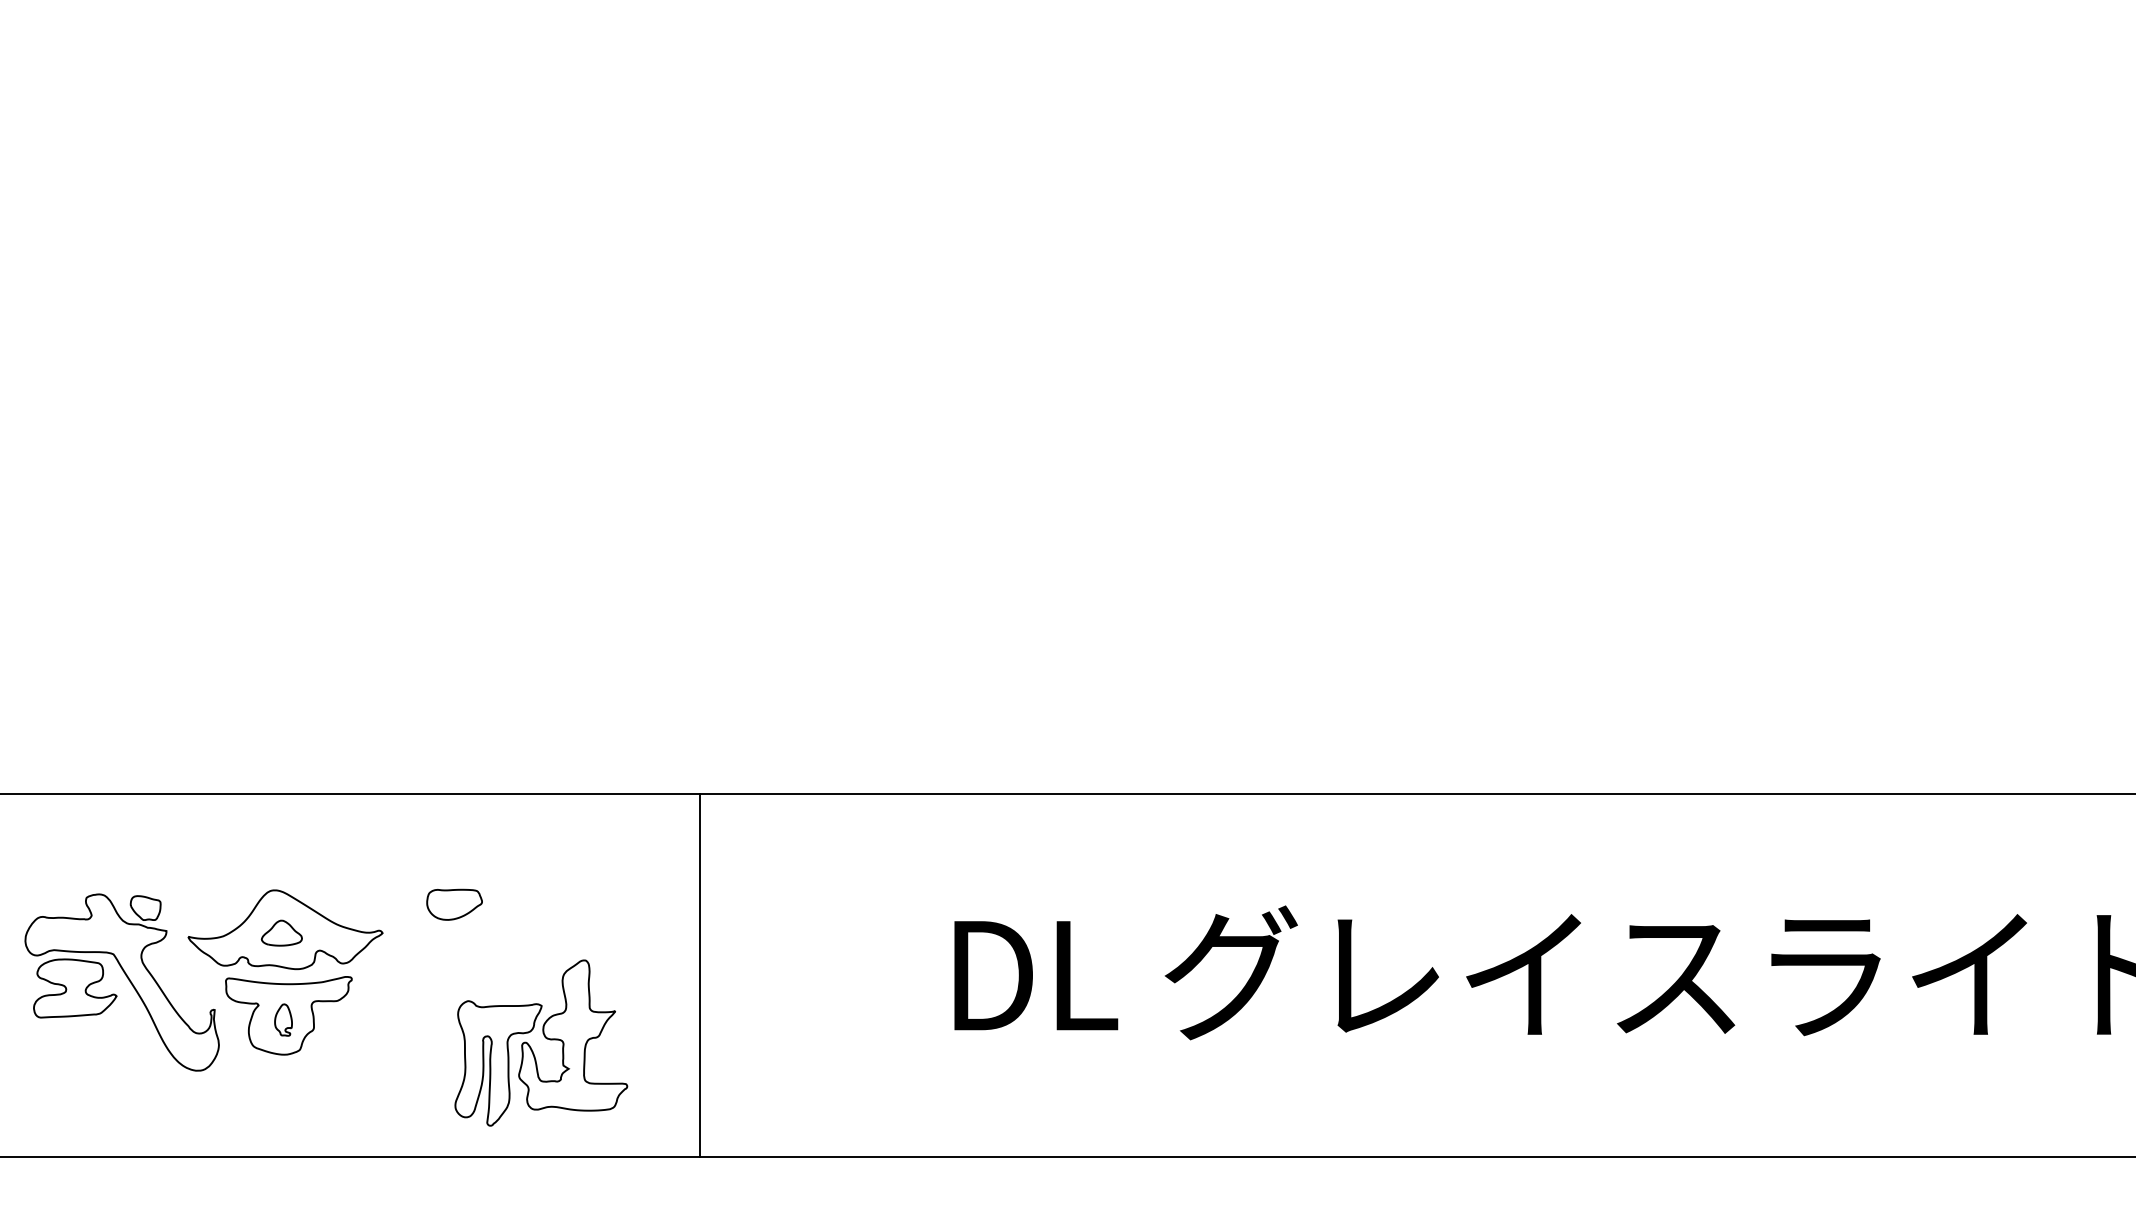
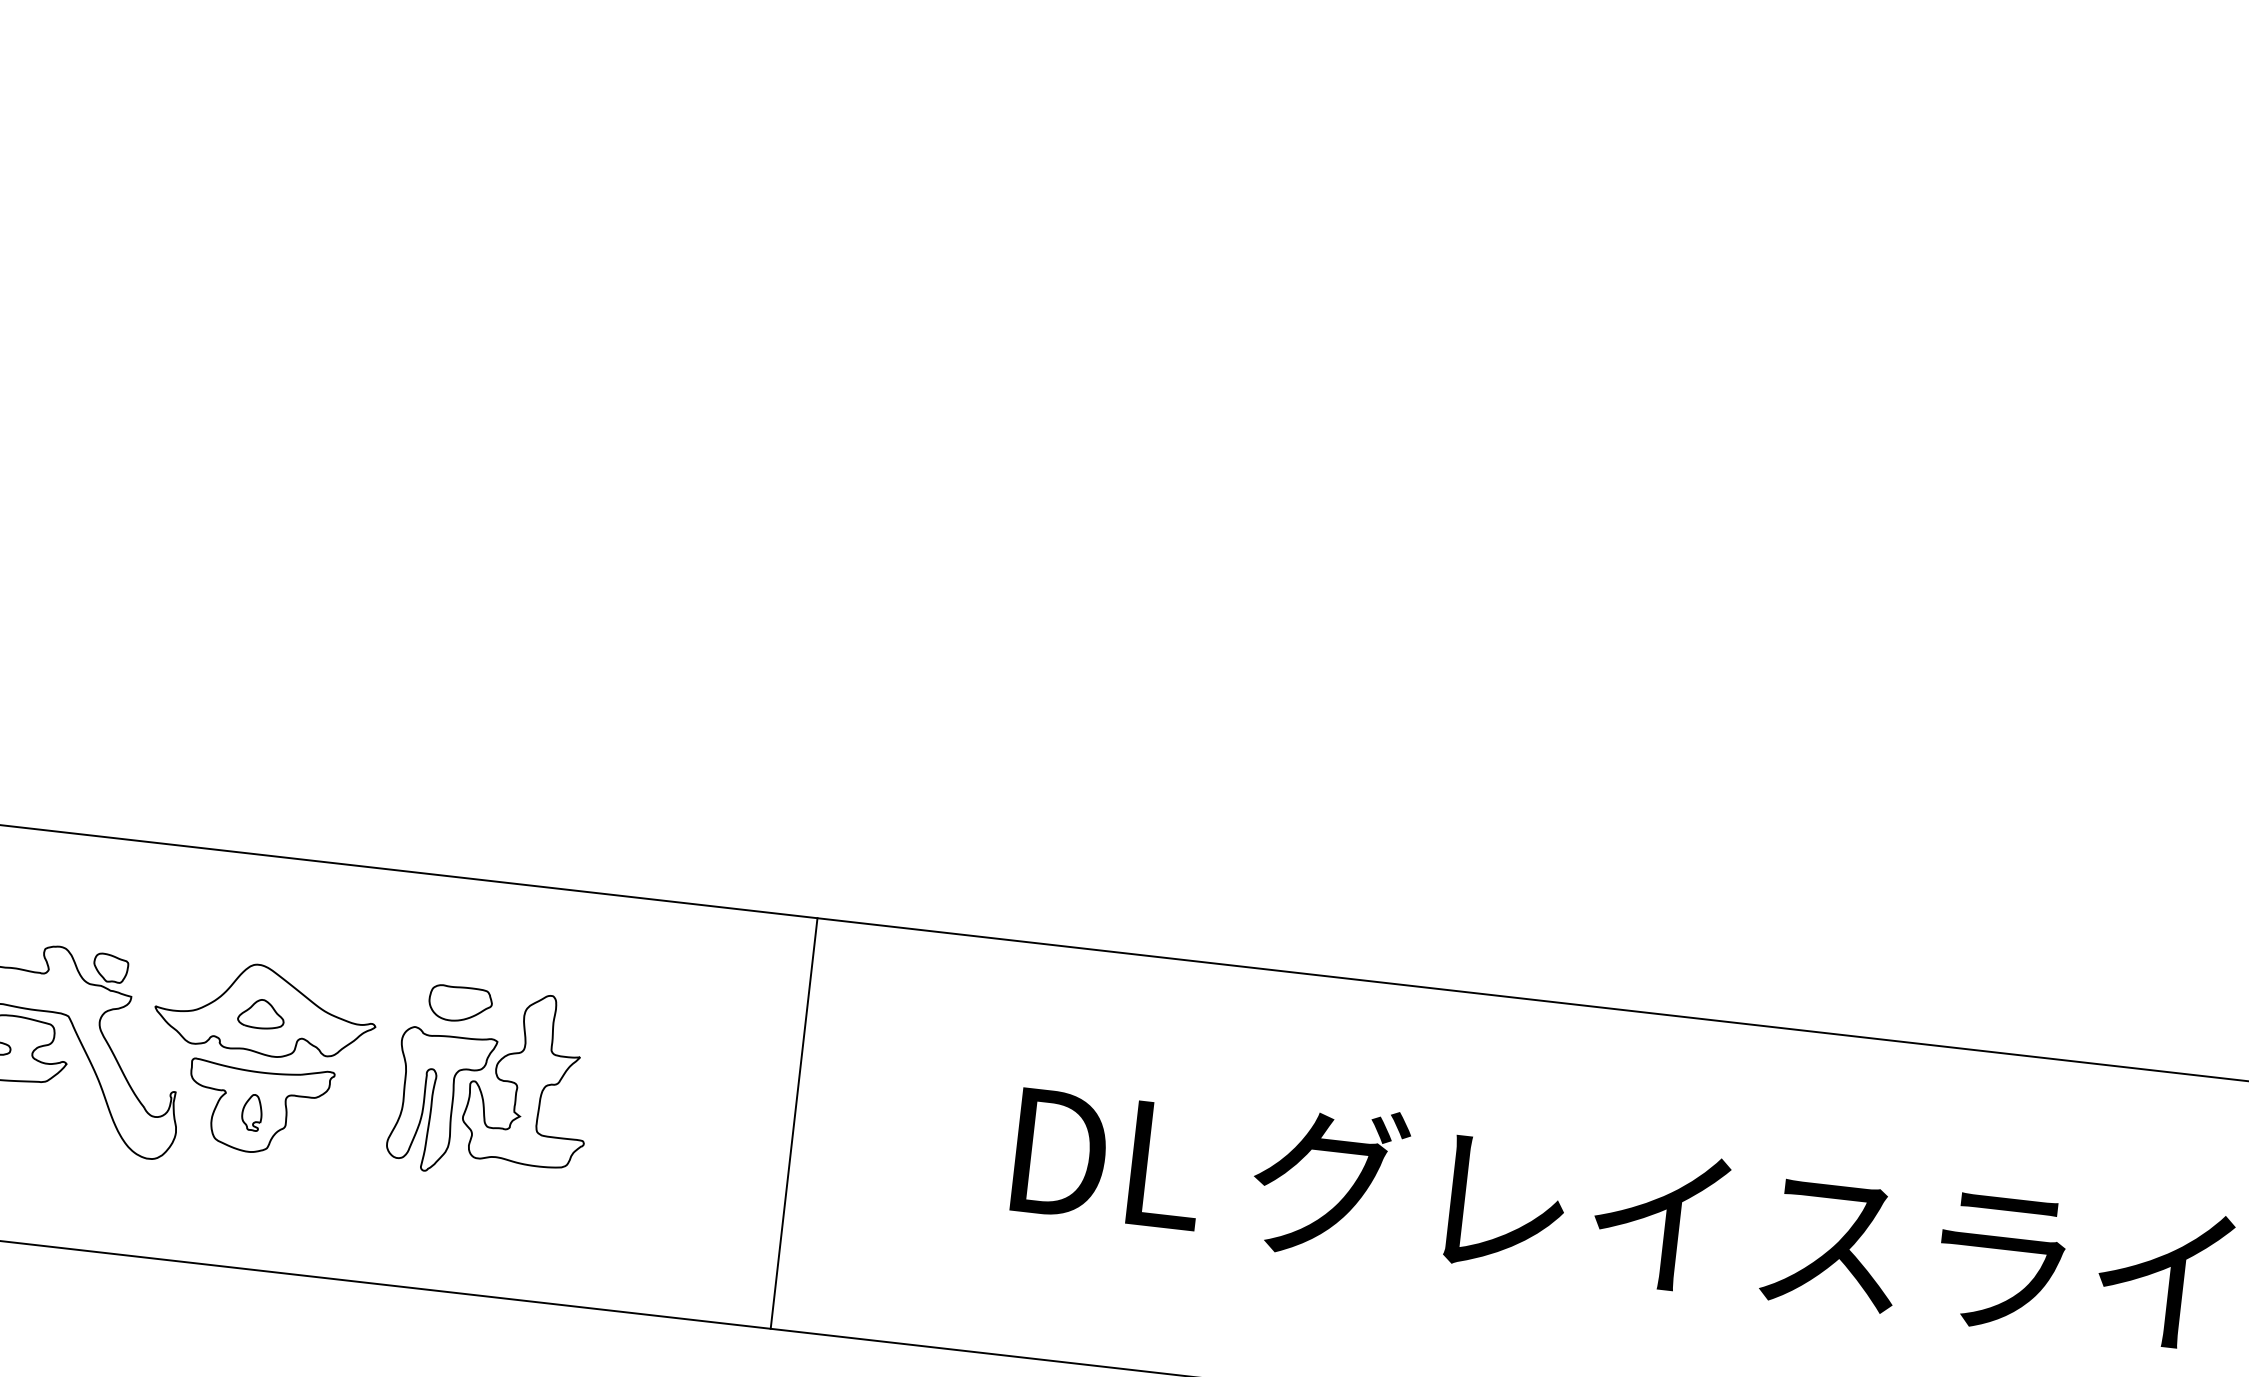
line: (699, 975) -> (793, 1123), moved
part: (541, 1042) -> (492, 1083), moved

